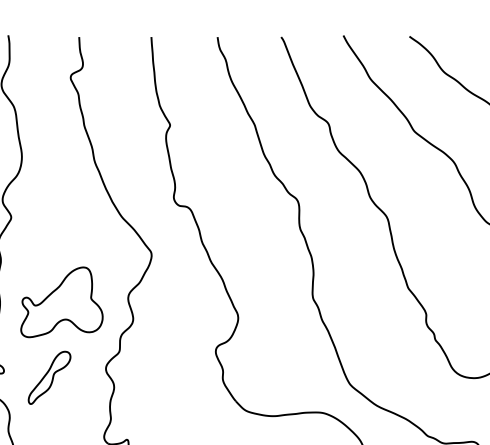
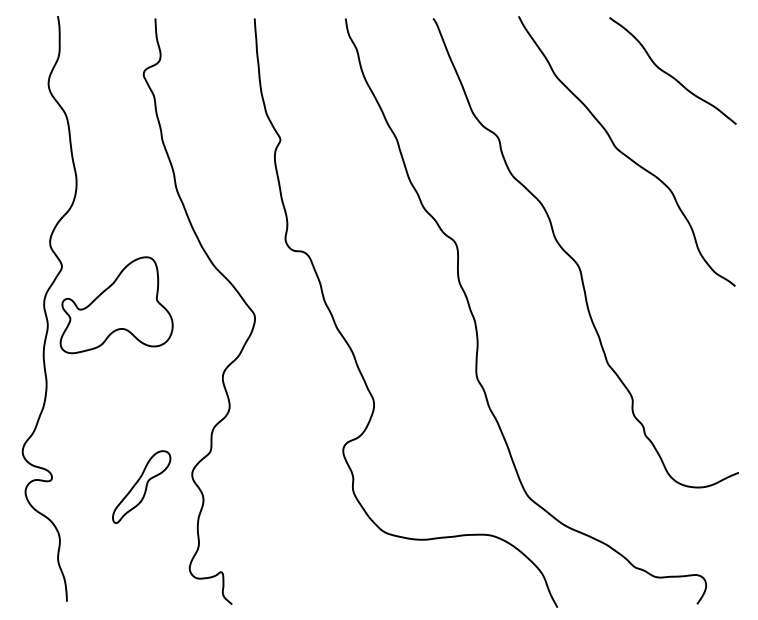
part: (61, 302) -> (116, 305), moved
part: (49, 377) -> (141, 486), moved

